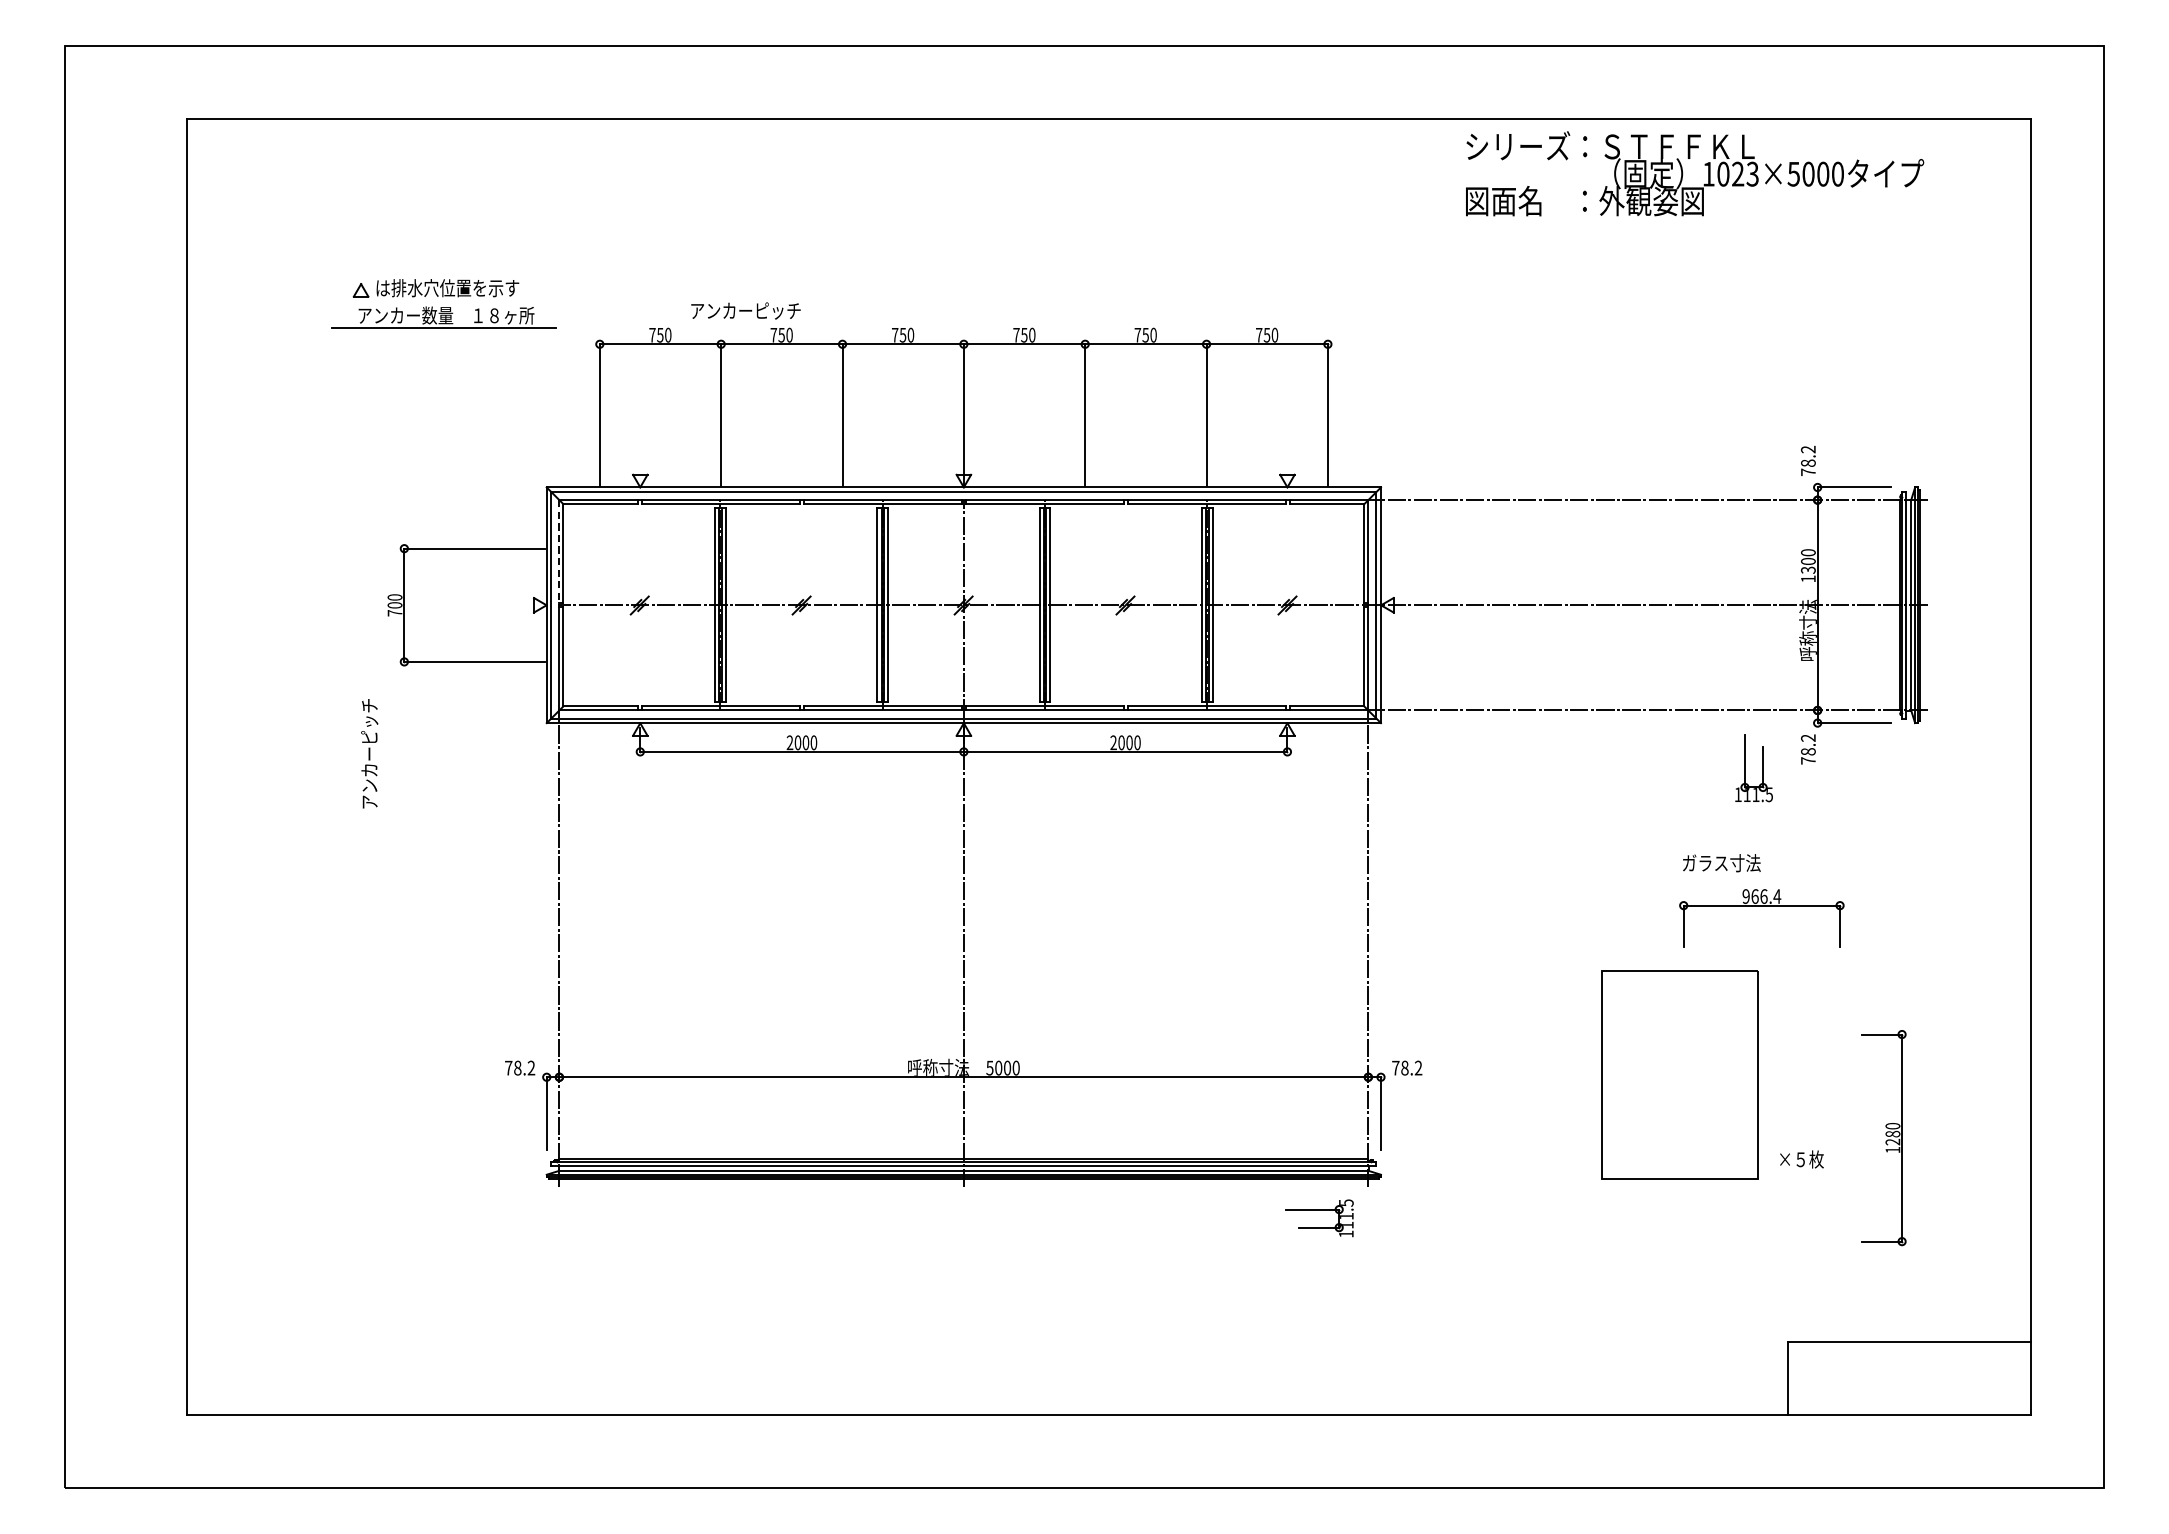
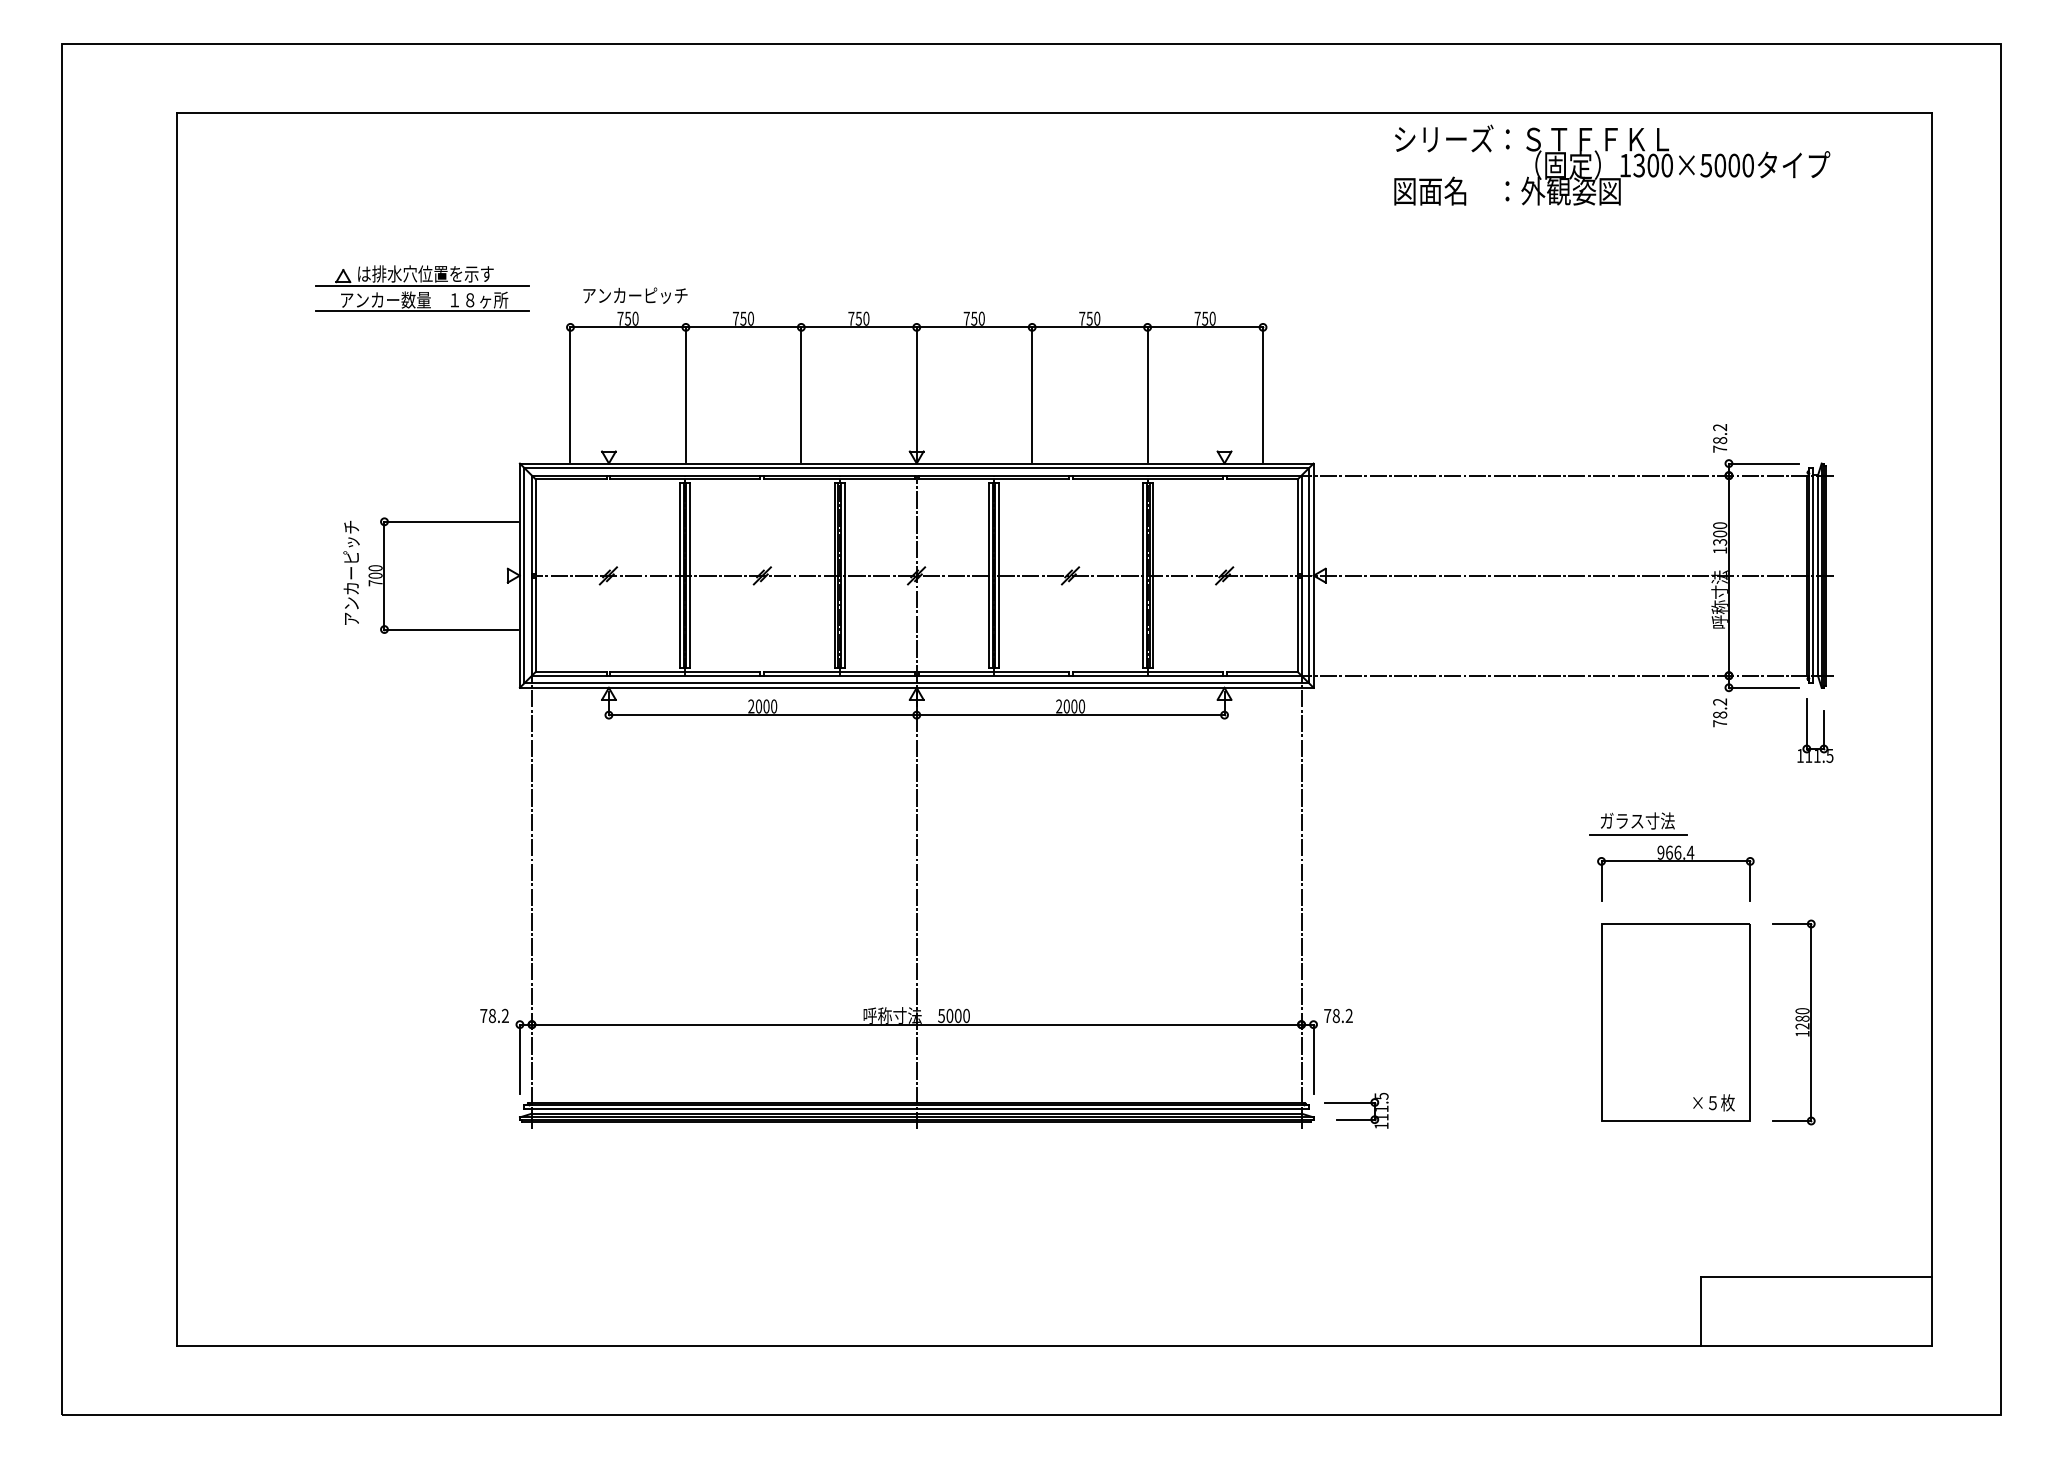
text: (1737, 174) -> (1652, 165), 1023×5000 -> 1300×5000
line: (444, 301) -> (422, 286), added
text: (746, 310) -> (635, 295), moved
line: (558, 553) -> (531, 526), dashed -> solid
text: (369, 753) -> (351, 572), moved
part: (1745, 768) -> (1807, 730), moved
line: (1722, 877) -> (1638, 834), added
part: (1679, 1075) -> (1675, 1022), moved
part: (1883, 1138) -> (1793, 1022), moved
part: (1319, 1210) -> (1356, 1103), moved

